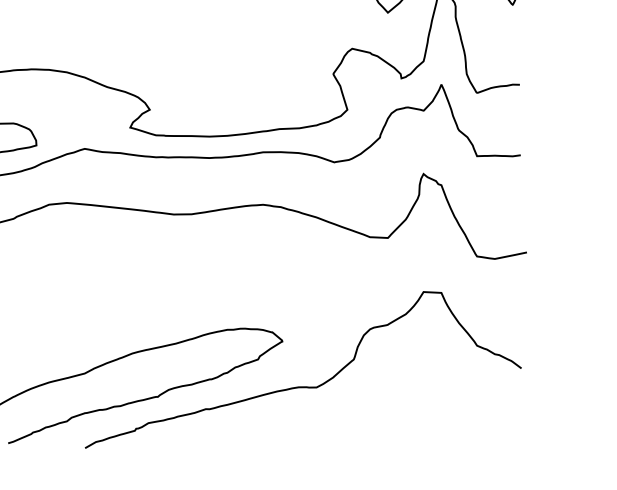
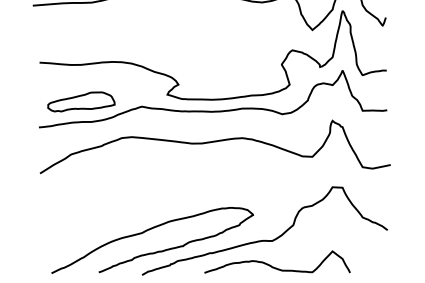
curve: (323, 434) -> (276, 267), added

